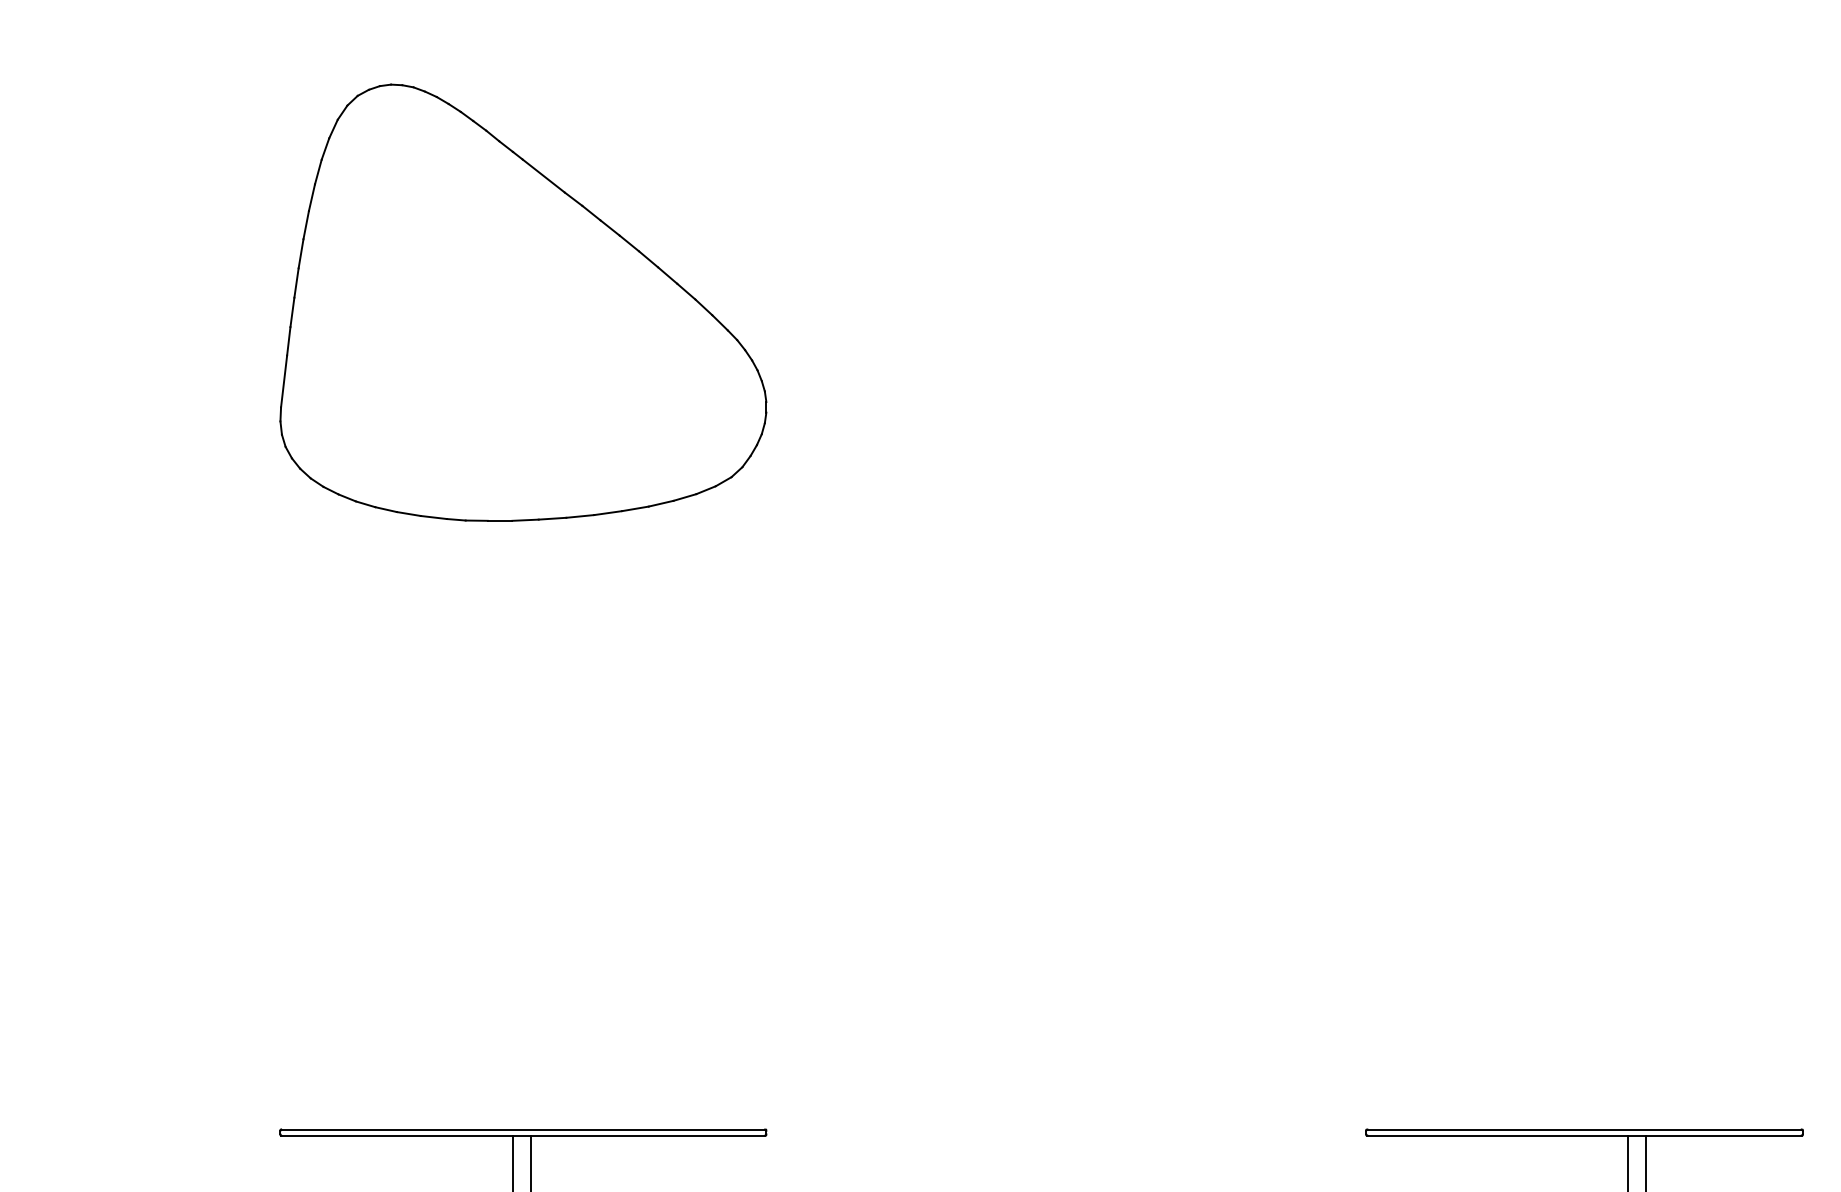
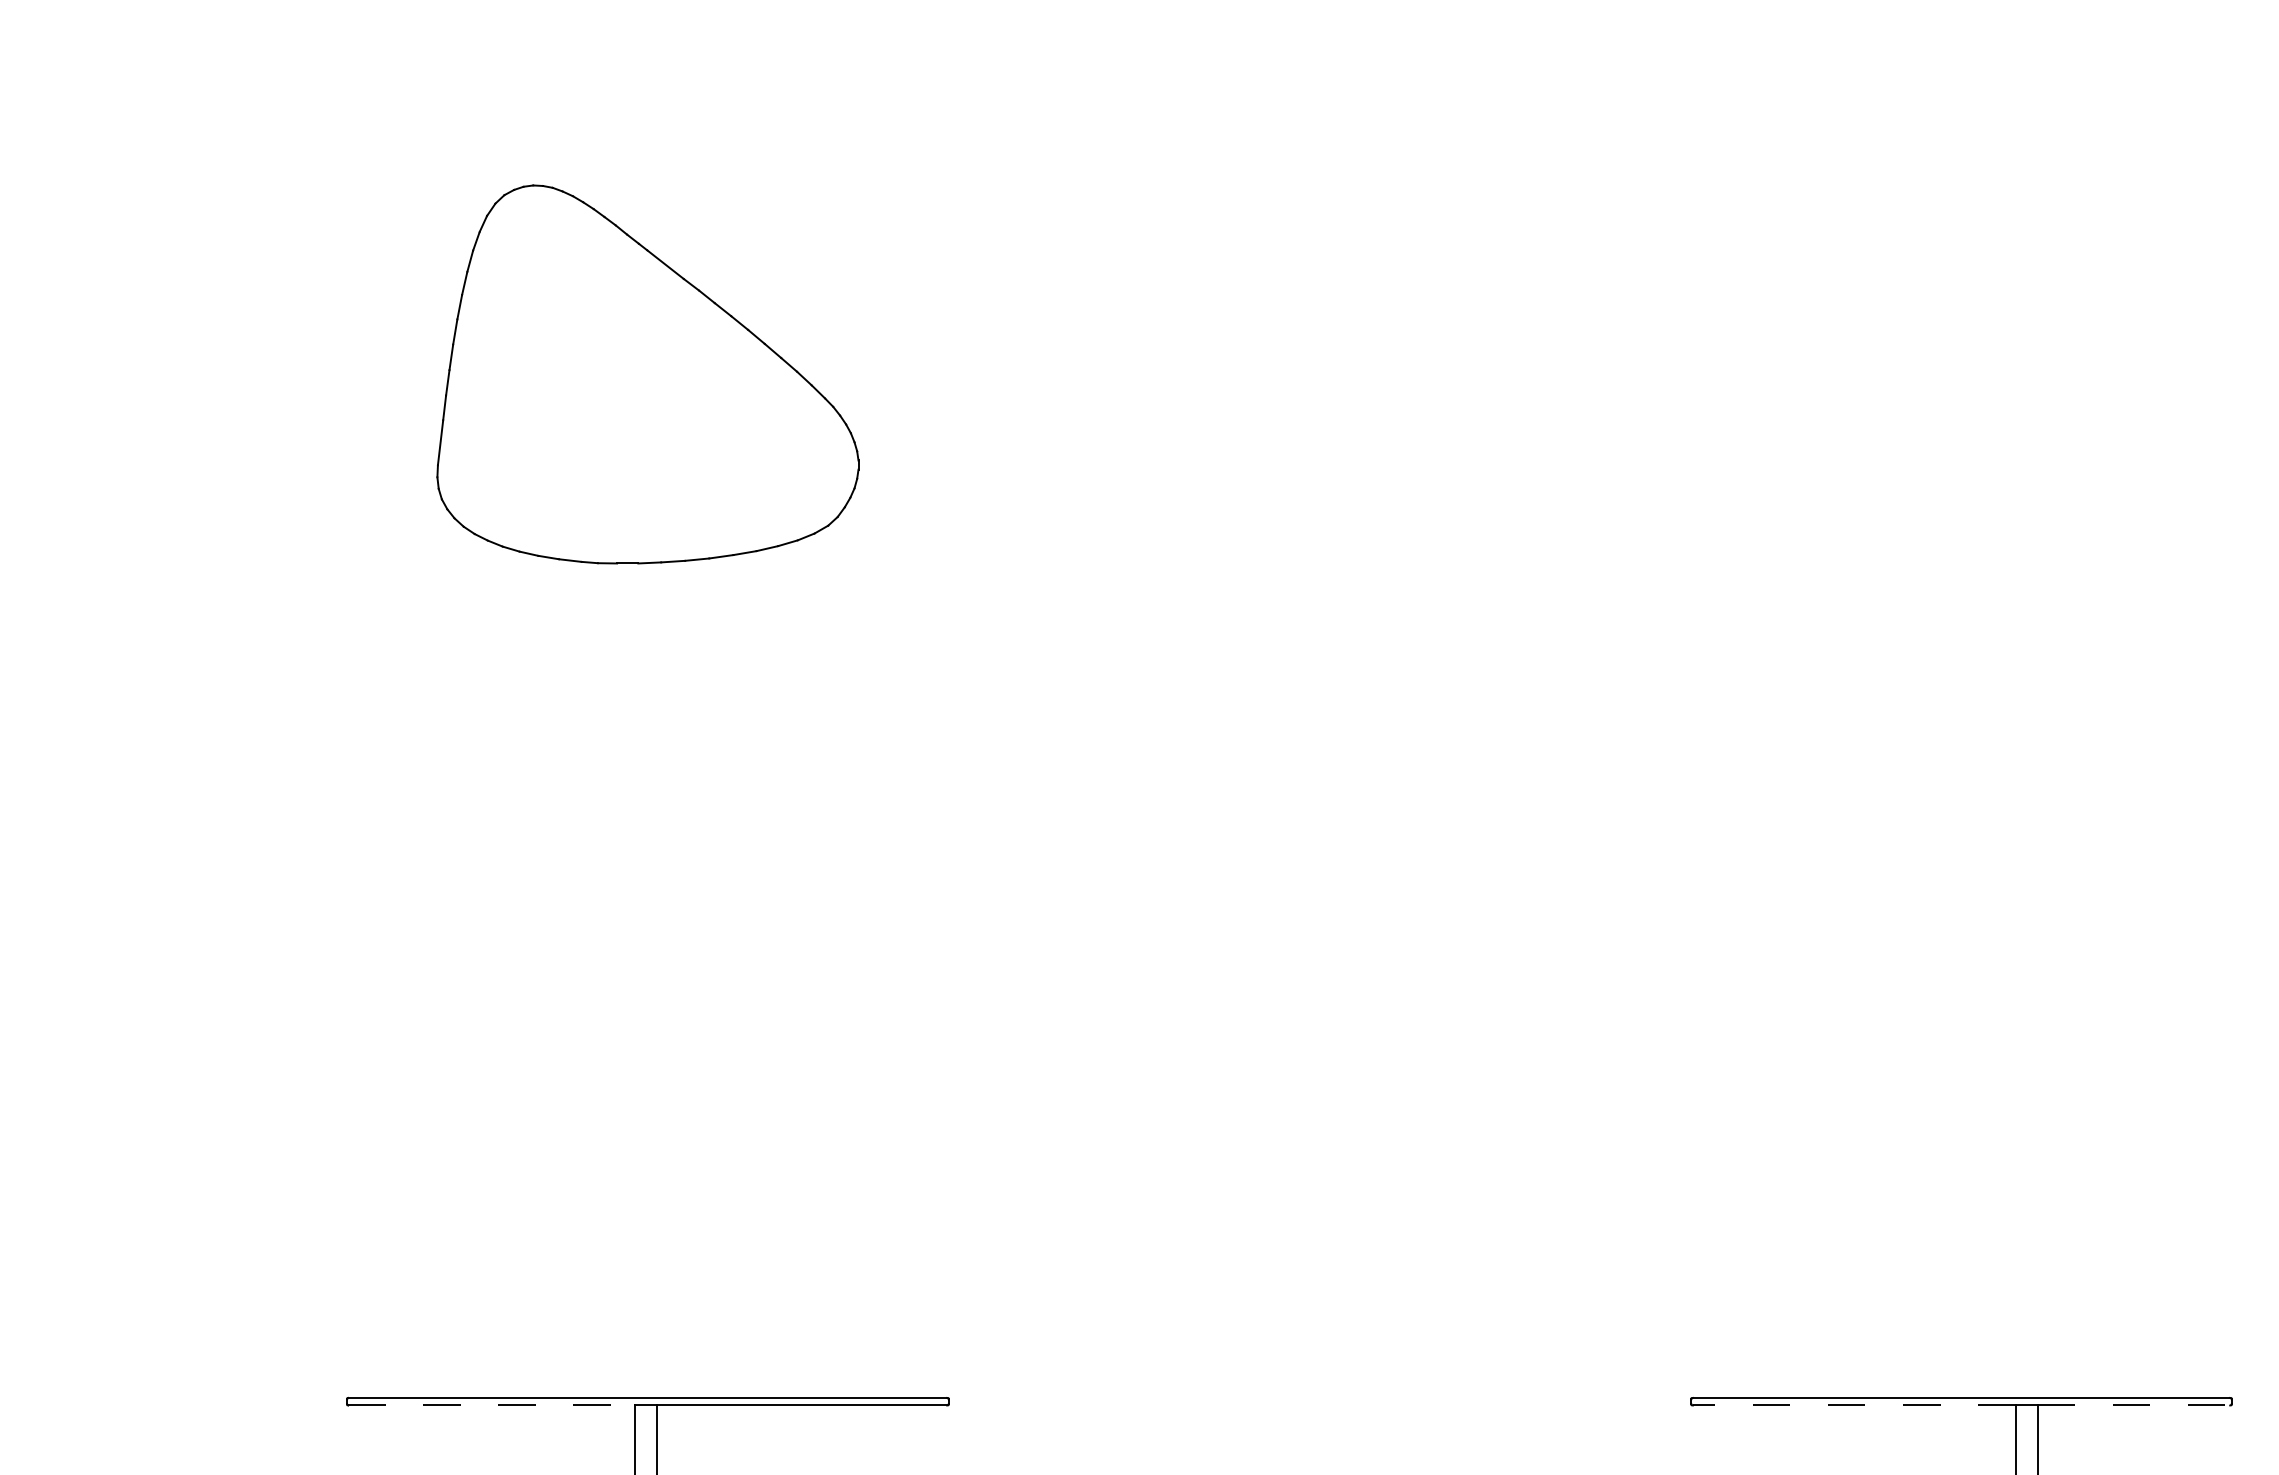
part: (523, 302) -> (647, 374), size x0.7
line: (397, 1135) -> (491, 1405), solid -> dashed
line: (1497, 1135) -> (1853, 1405), solid -> dashed
line: (1724, 1135) -> (2134, 1405), solid -> dashed

